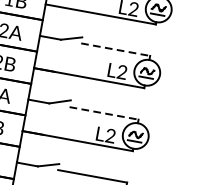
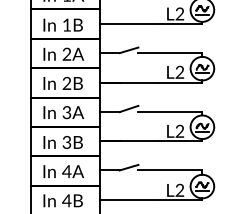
line: (115, 50) -> (170, 53), dashed -> solid
line: (104, 113) -> (170, 112), dashed -> solid

